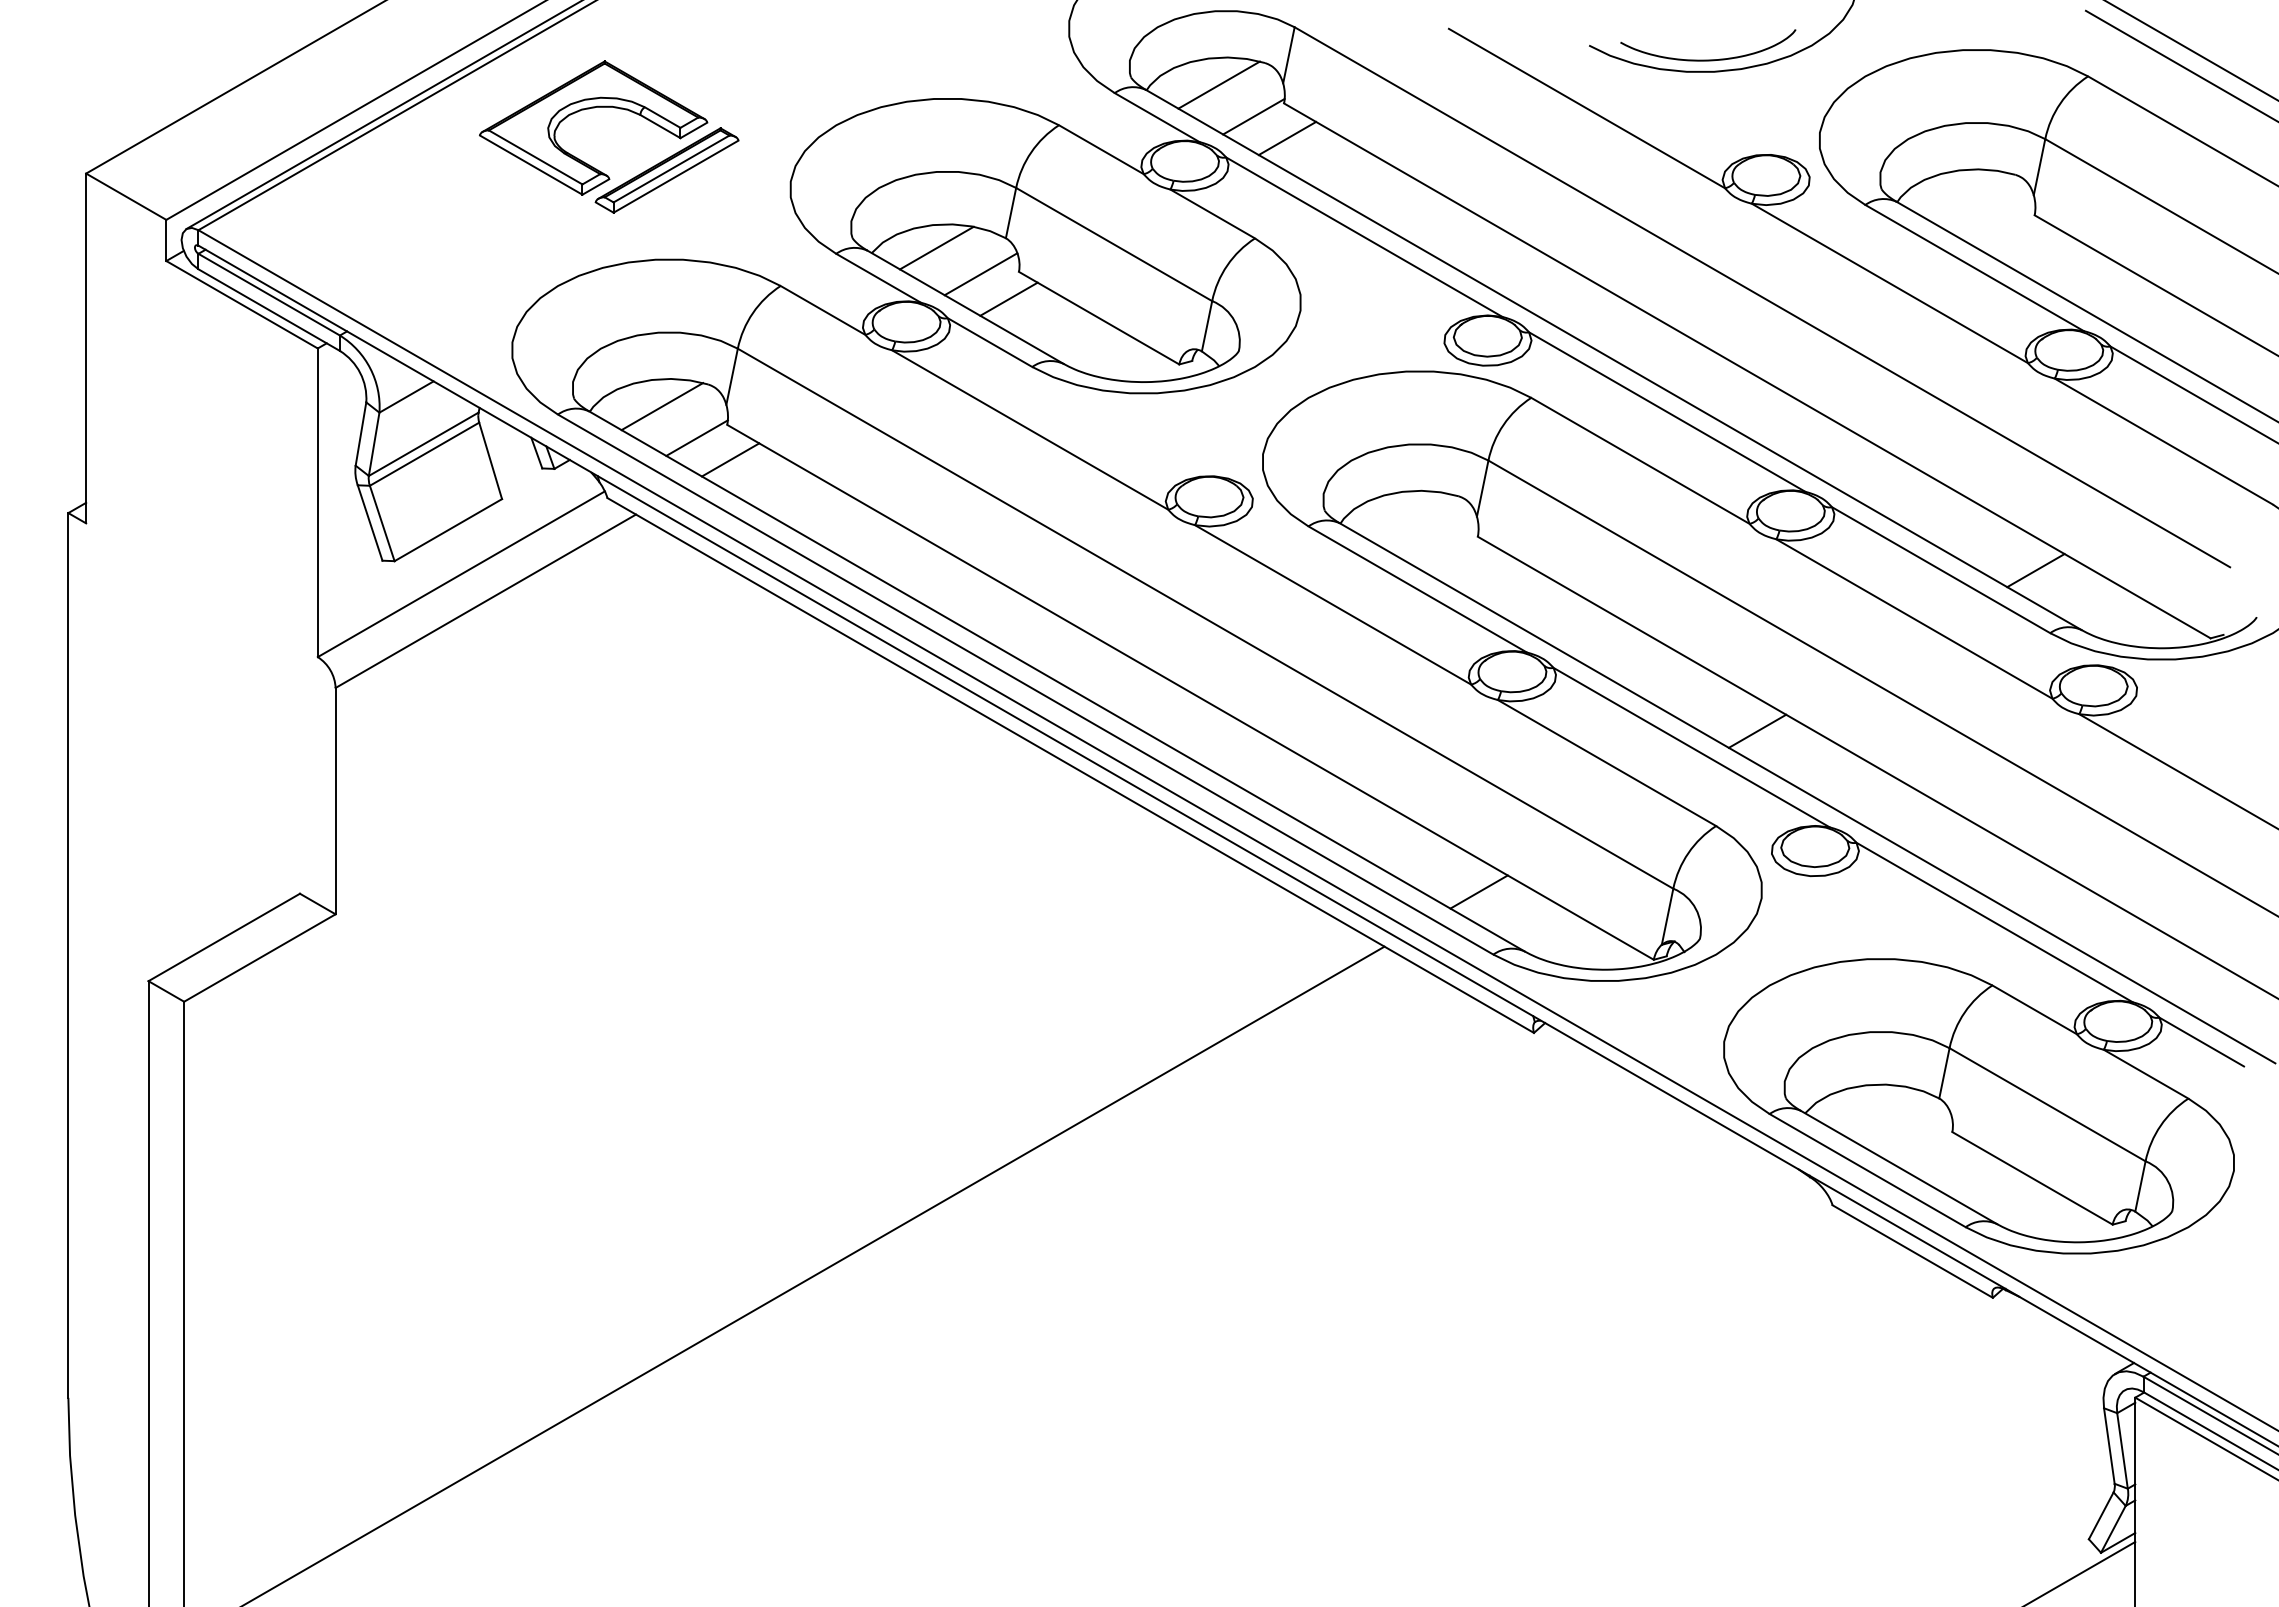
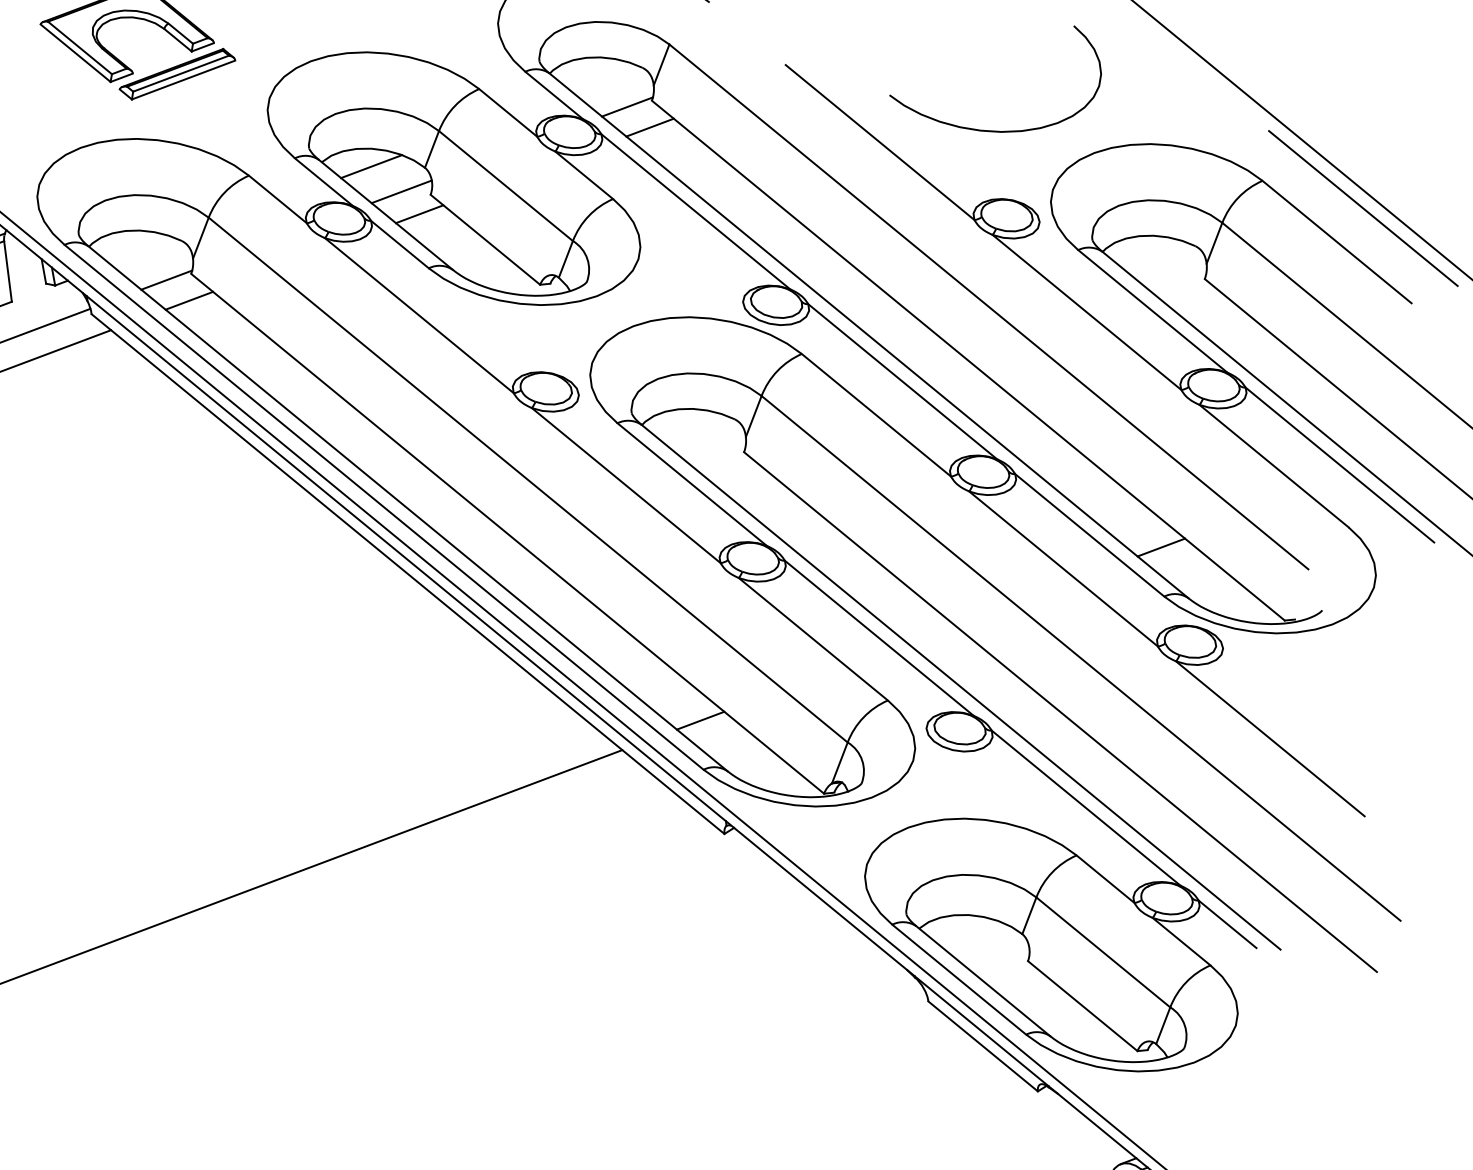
curve: (1708, 59) -> (977, 120), removed
line: (1218, 84) -> (604, 78), removed
line: (662, 406) -> (144, 251), removed
line: (1757, 730) -> (931, 633), removed

